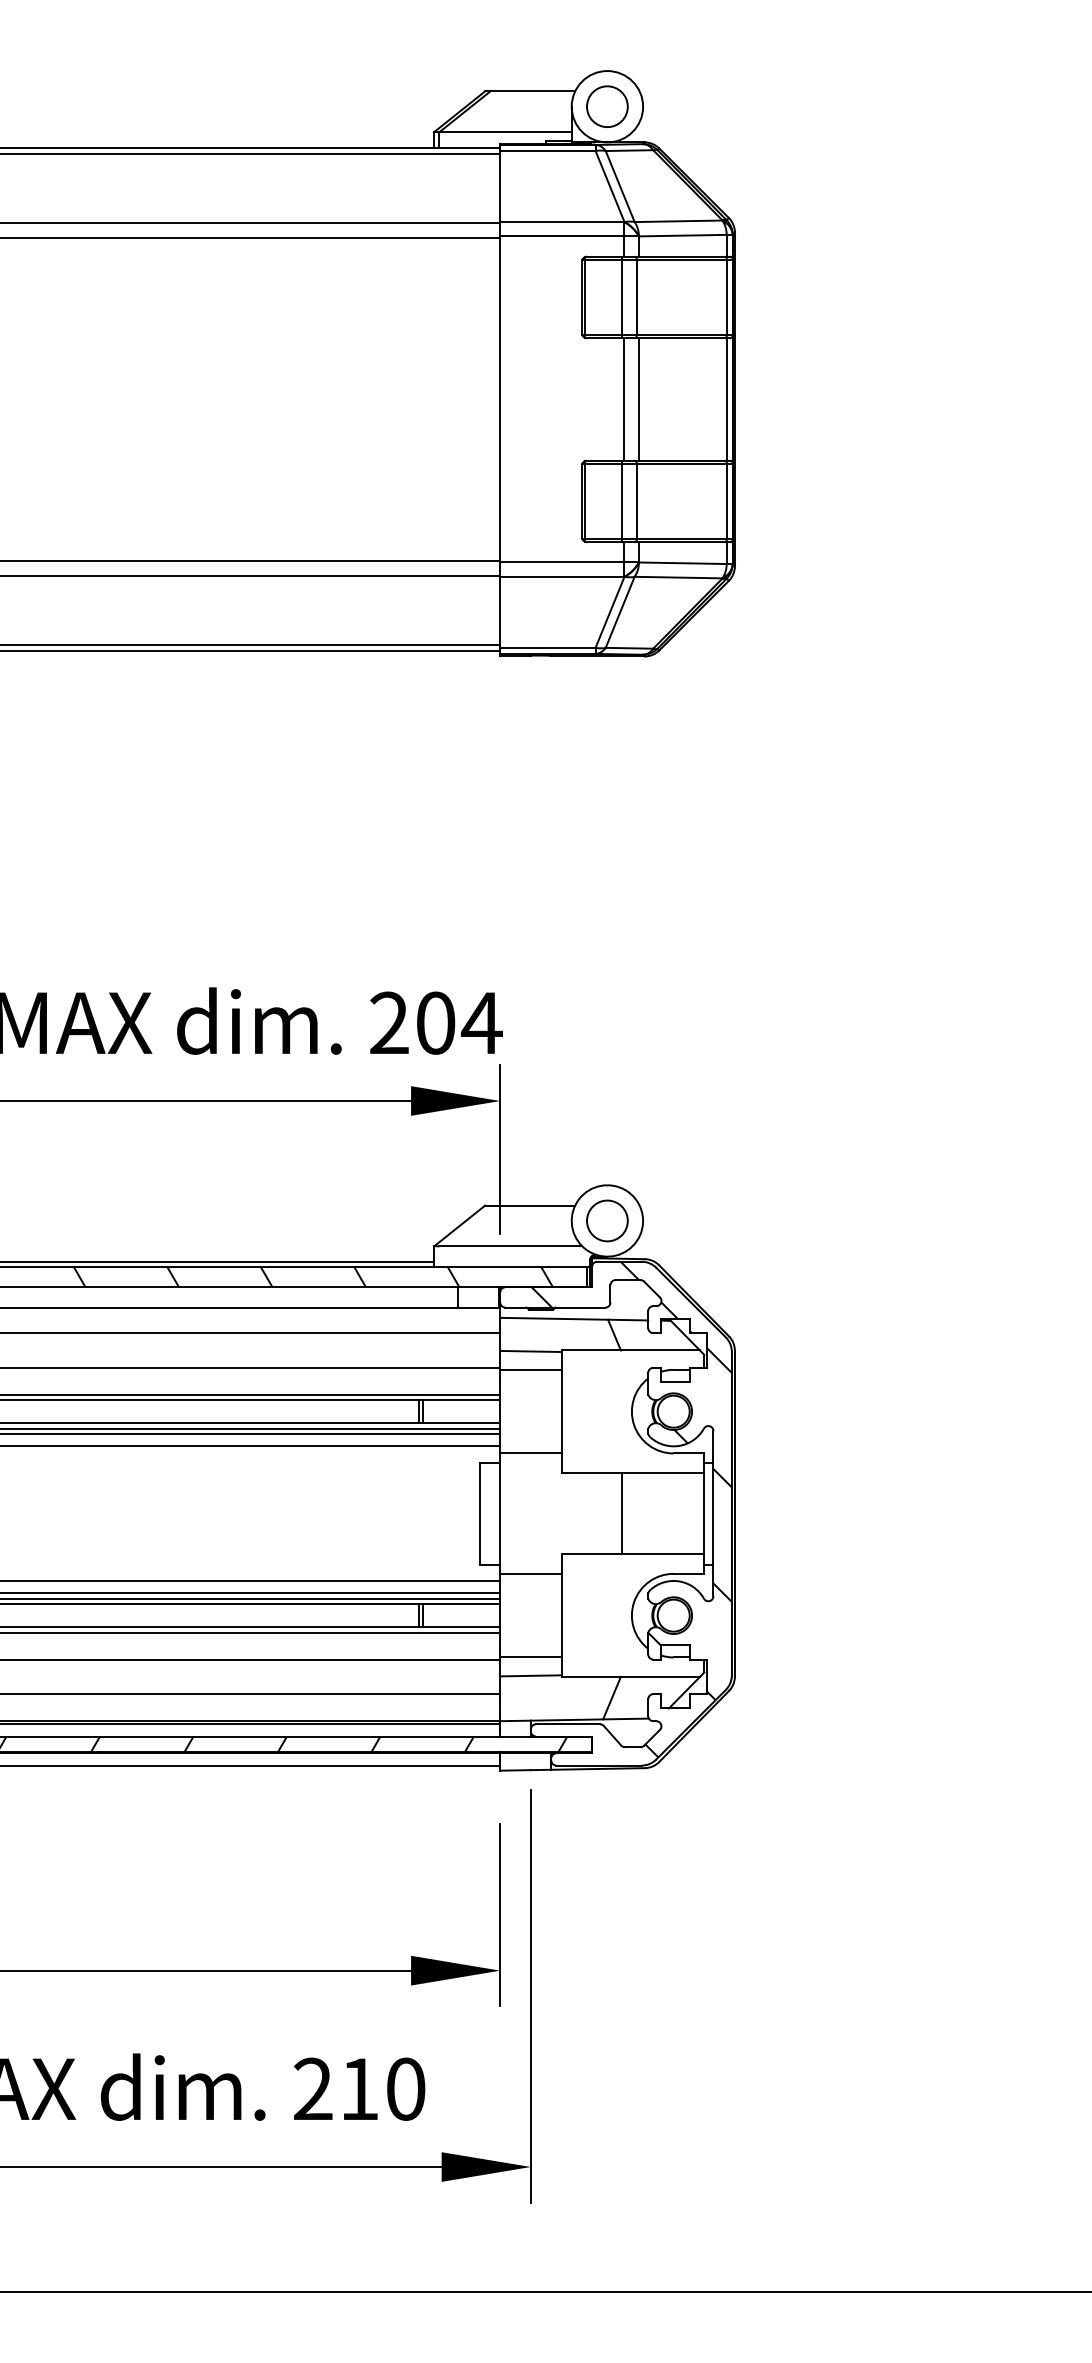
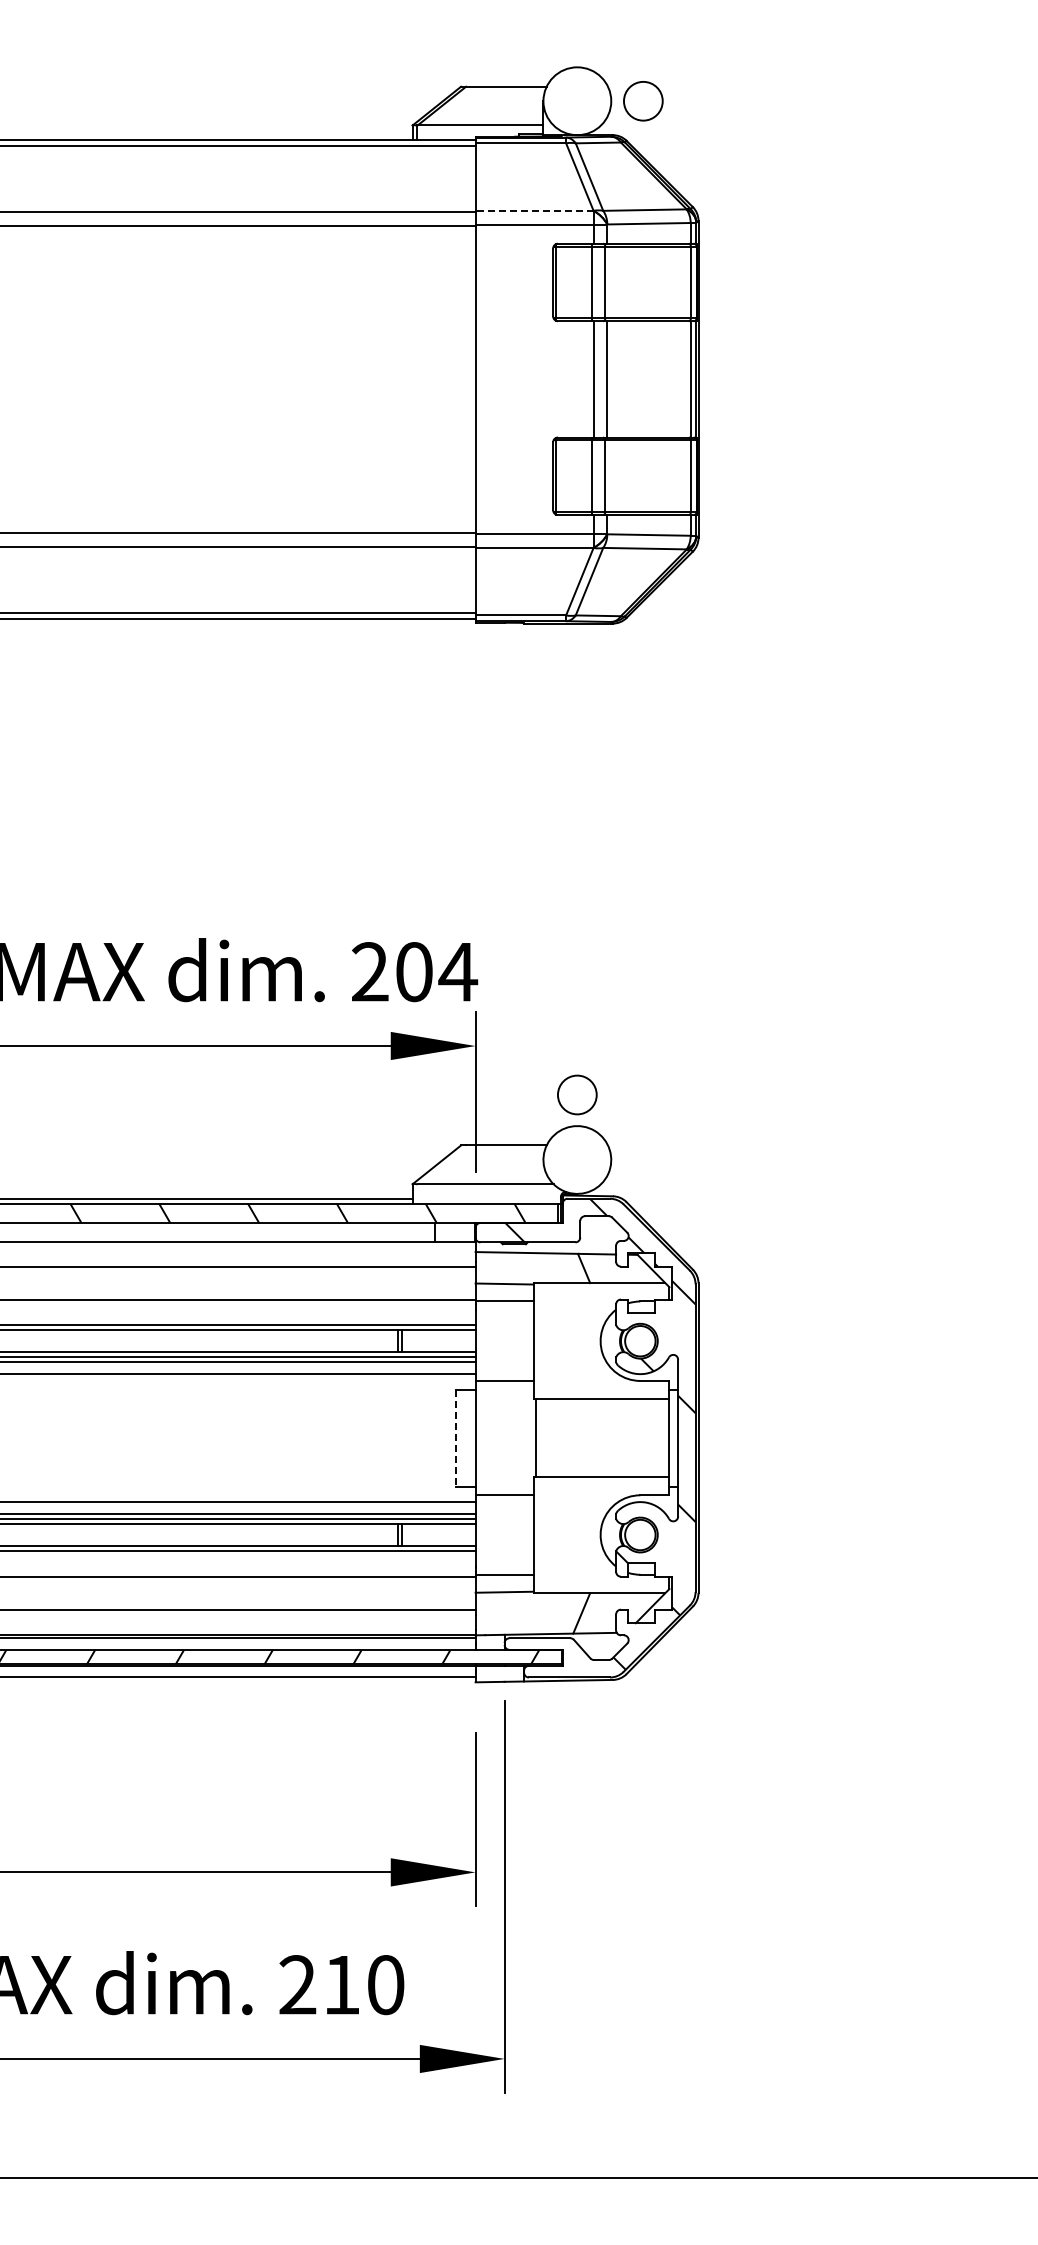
circle: (607, 106) -> (643, 101), moved
line: (562, 221) -> (534, 210), solid -> dashed
circle: (607, 1220) -> (577, 1094), moved
line: (622, 1513) -> (535, 1437), moved
line: (480, 1514) -> (456, 1438), solid -> dashed

